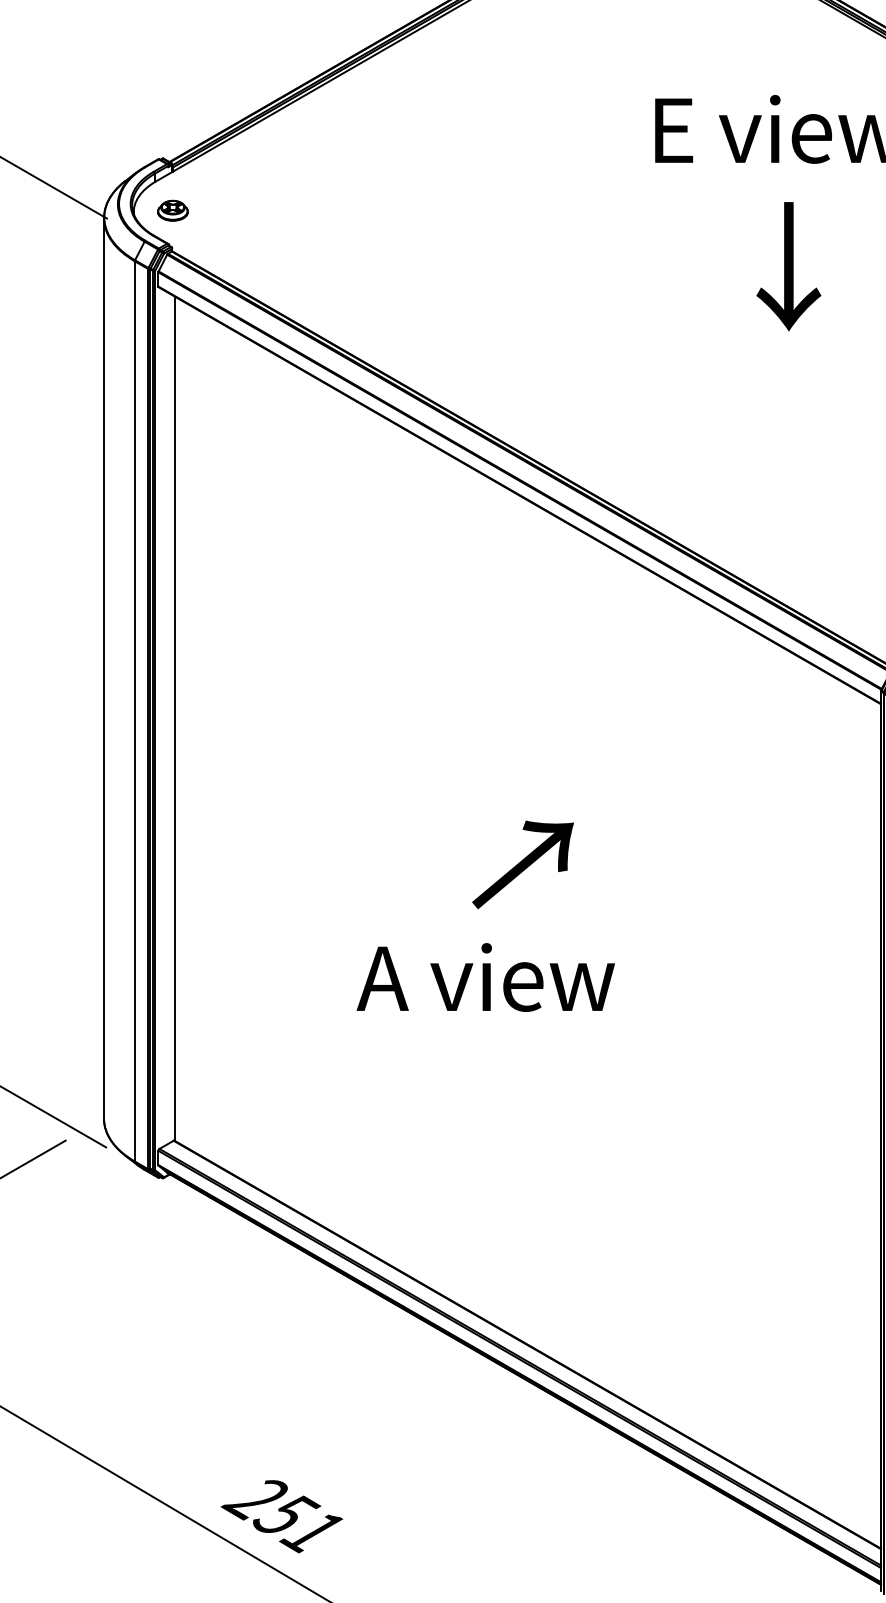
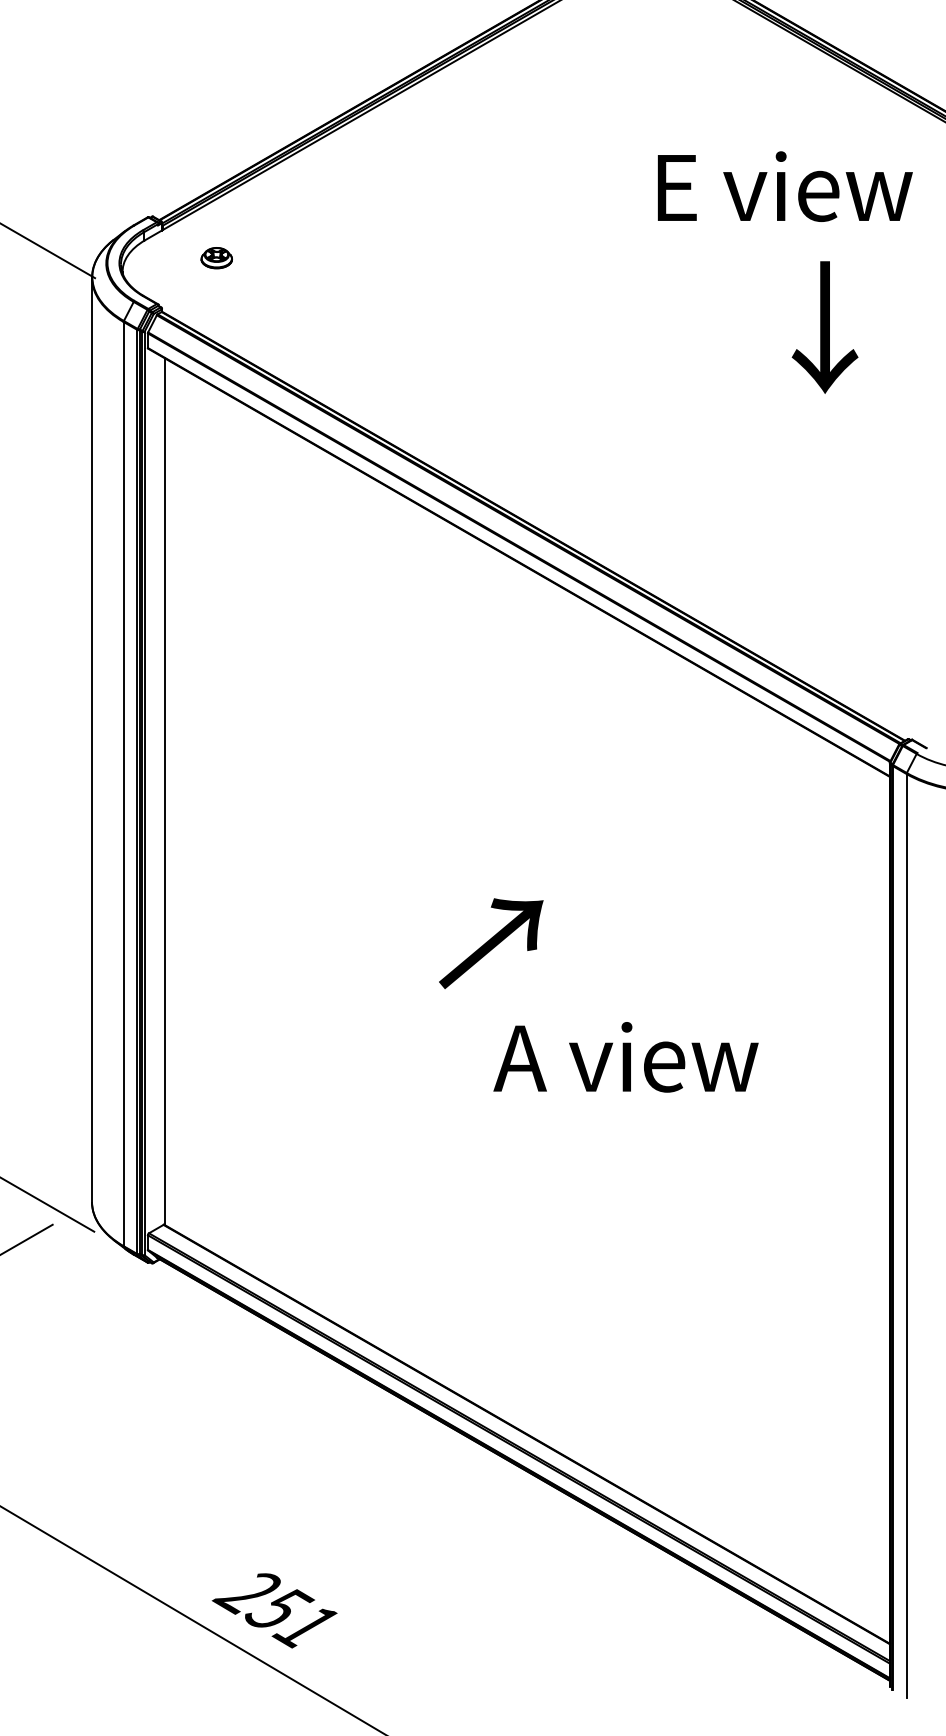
part: (172, 211) -> (216, 258), moved
text: (788, 266) -> (824, 327), moved
text: (523, 864) -> (491, 943), moved
text: (485, 977) -> (625, 1057), moved

